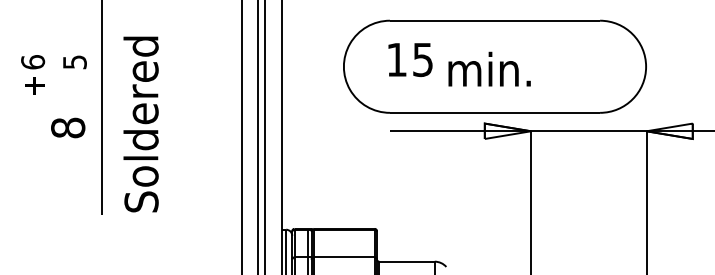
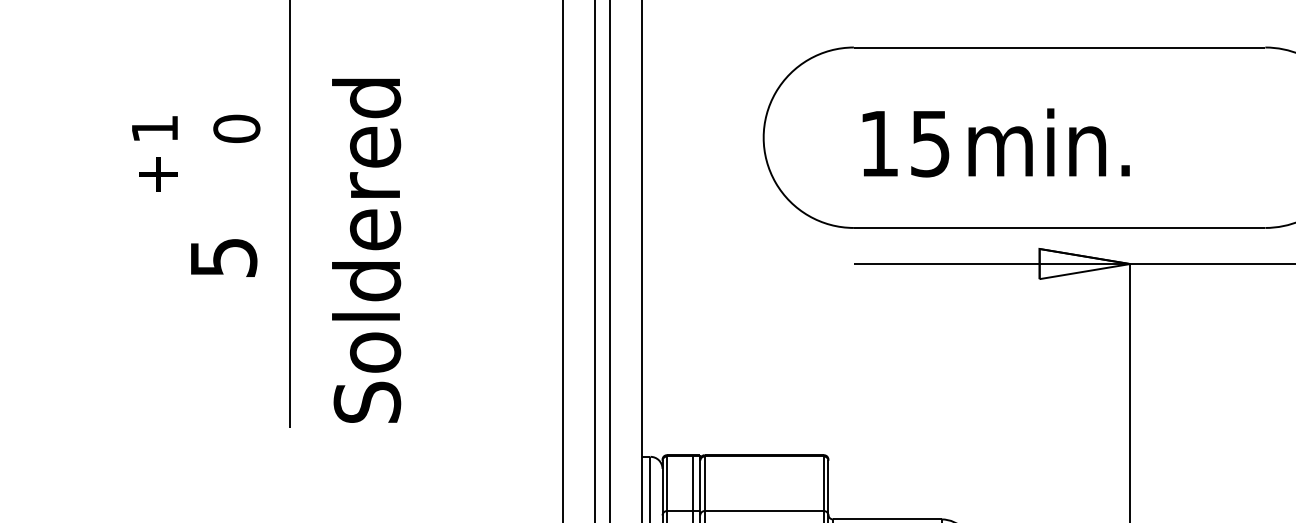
text: (410, 59) -> (905, 143), moved
text: (33, 62) -> (155, 129), 6 -> 1
text: (74, 62) -> (236, 129), 5 -> 0
text: (68, 127) -> (224, 256), 8 -> 5

